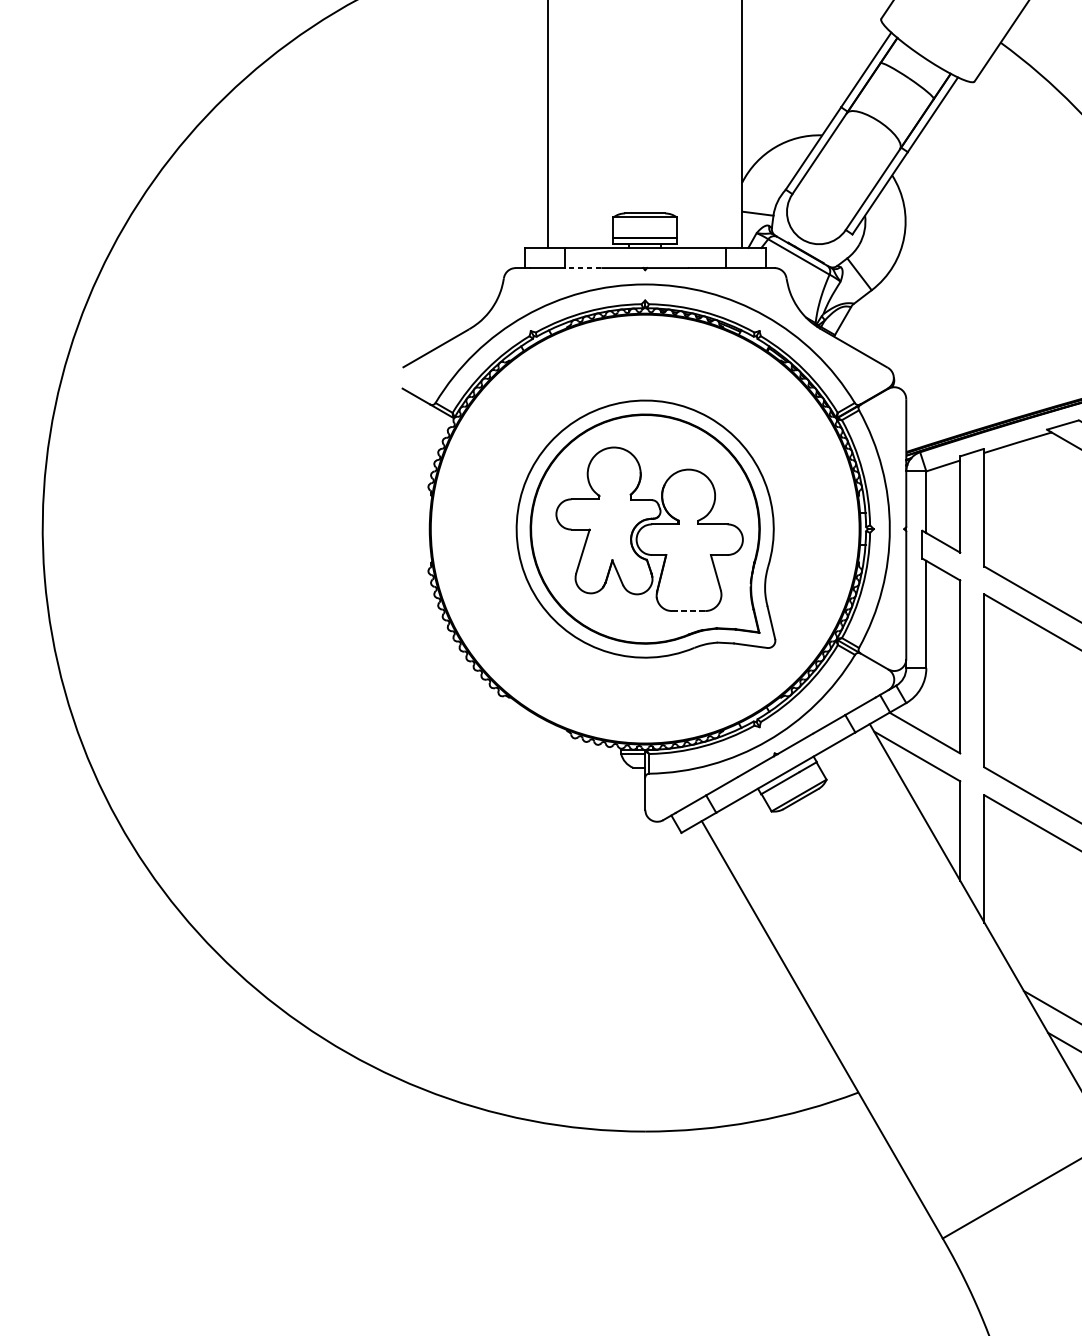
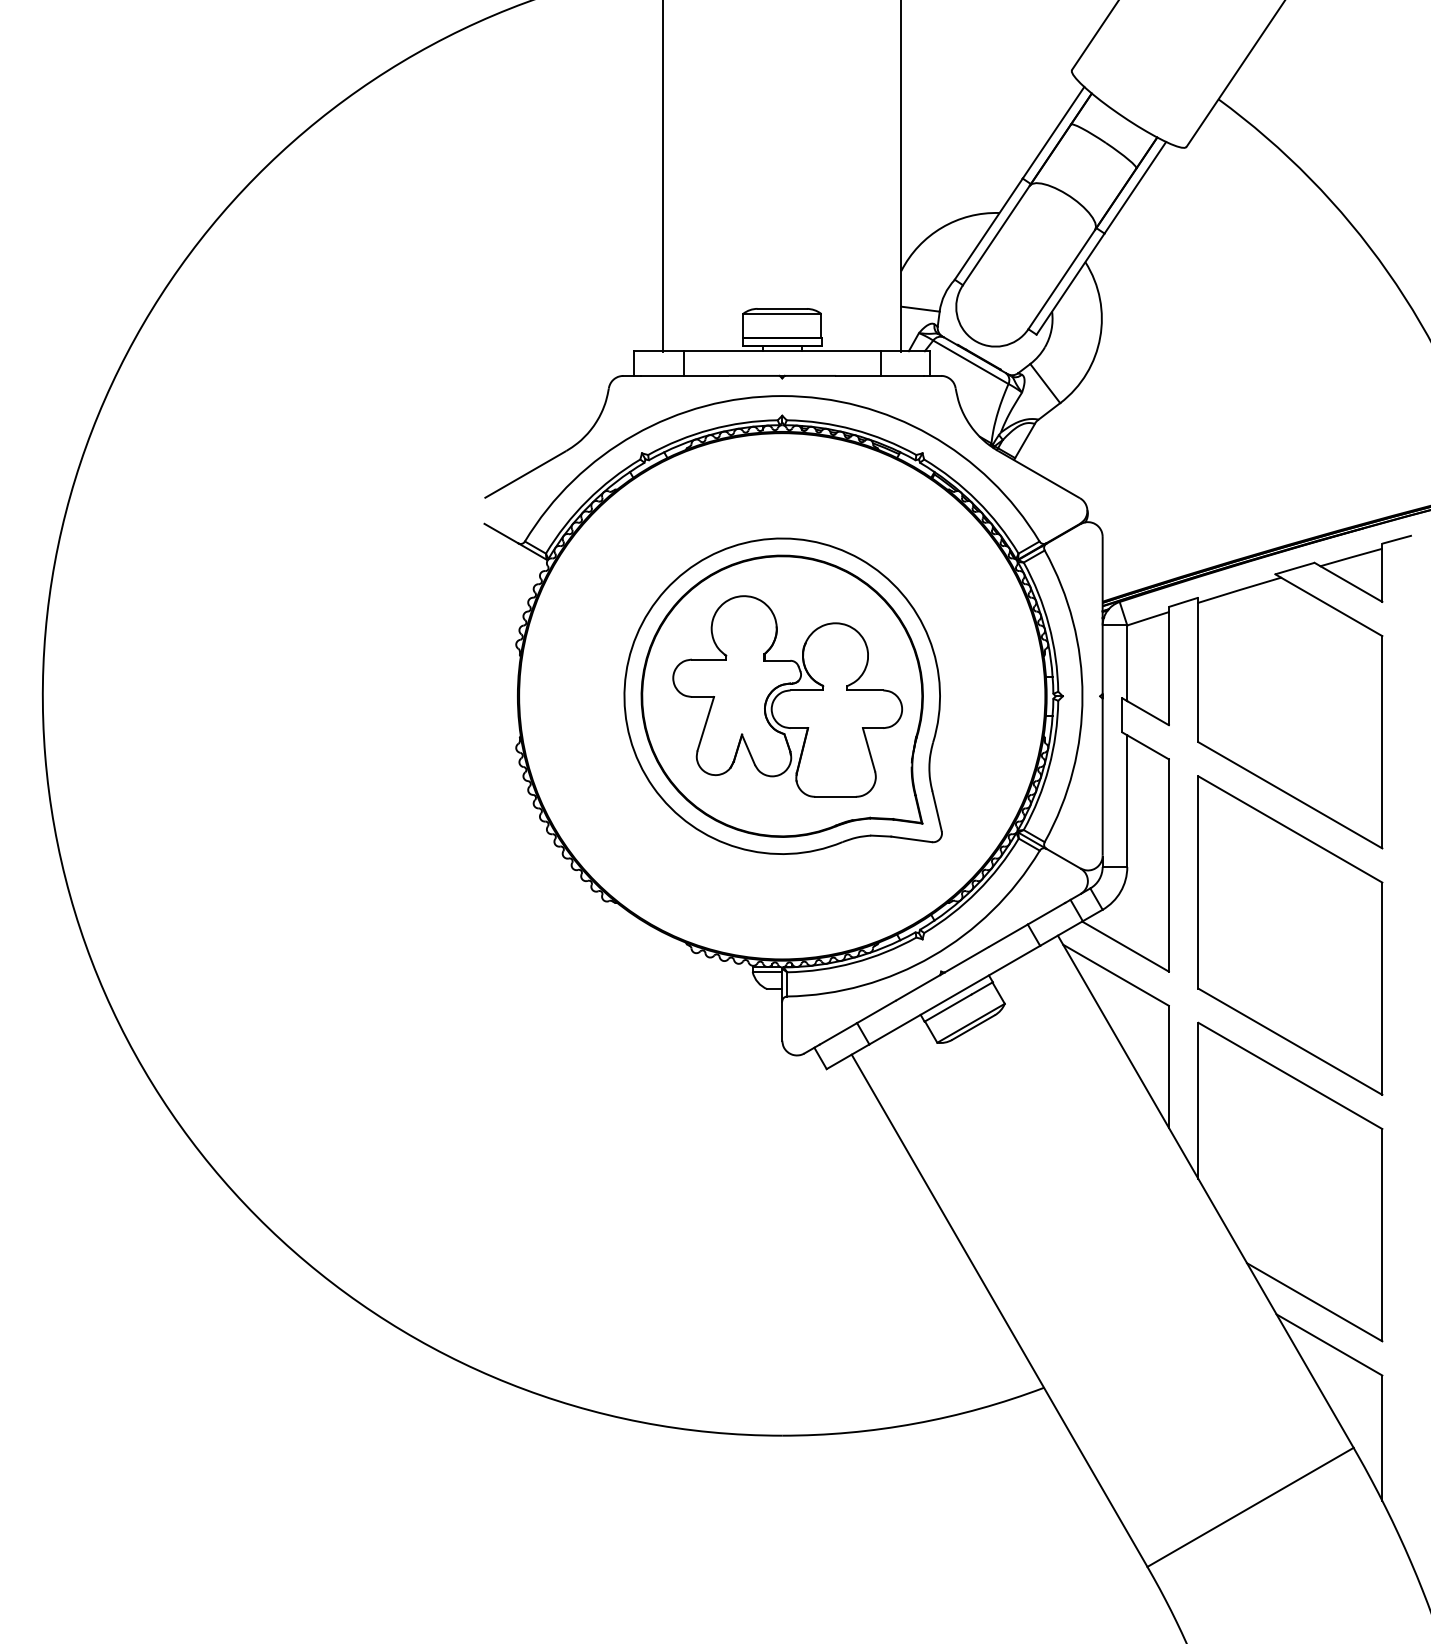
line: (582, 267) -> (705, 375), dashed -> solid
line: (689, 610) -> (836, 796), dashed -> solid

